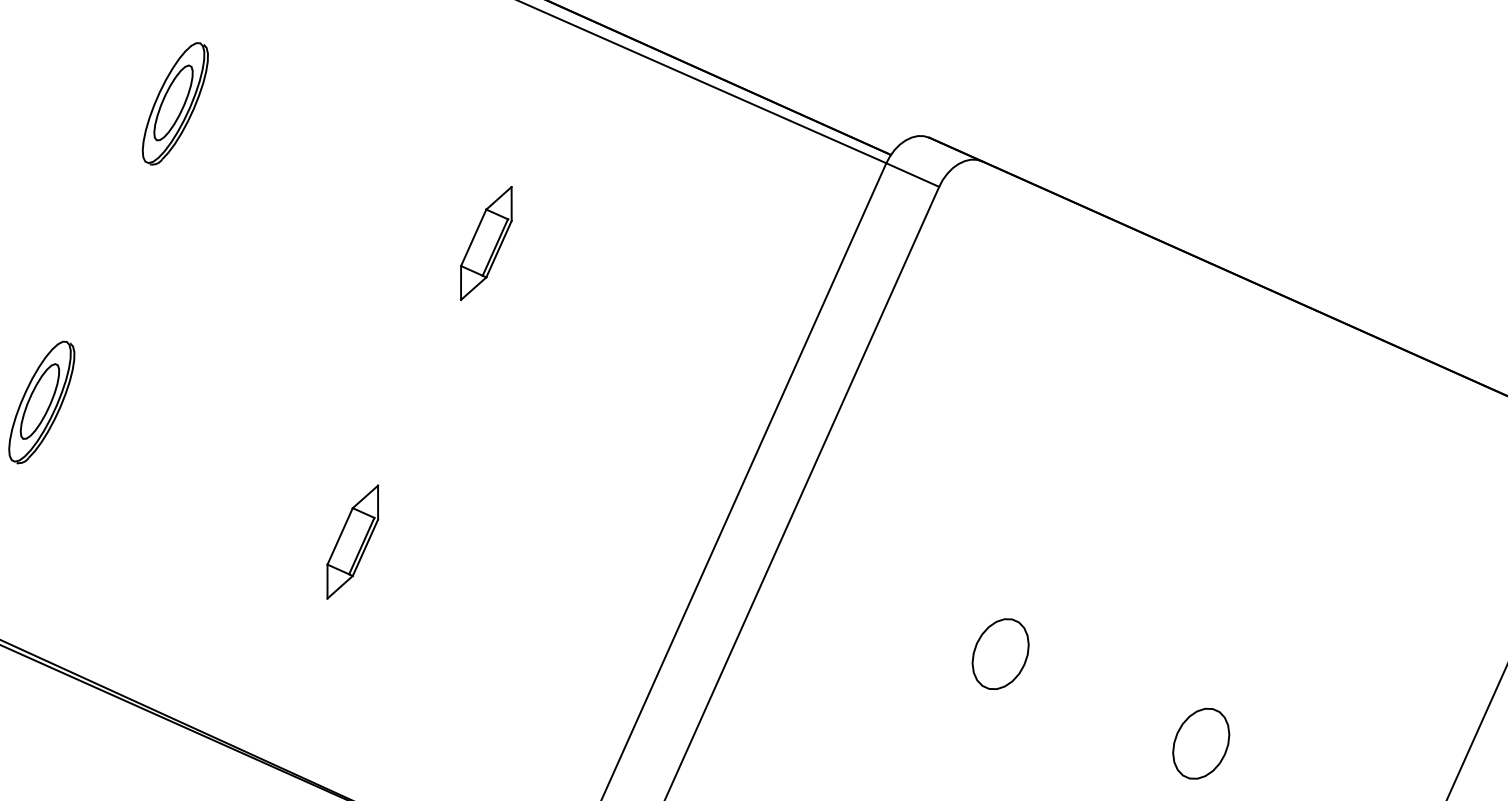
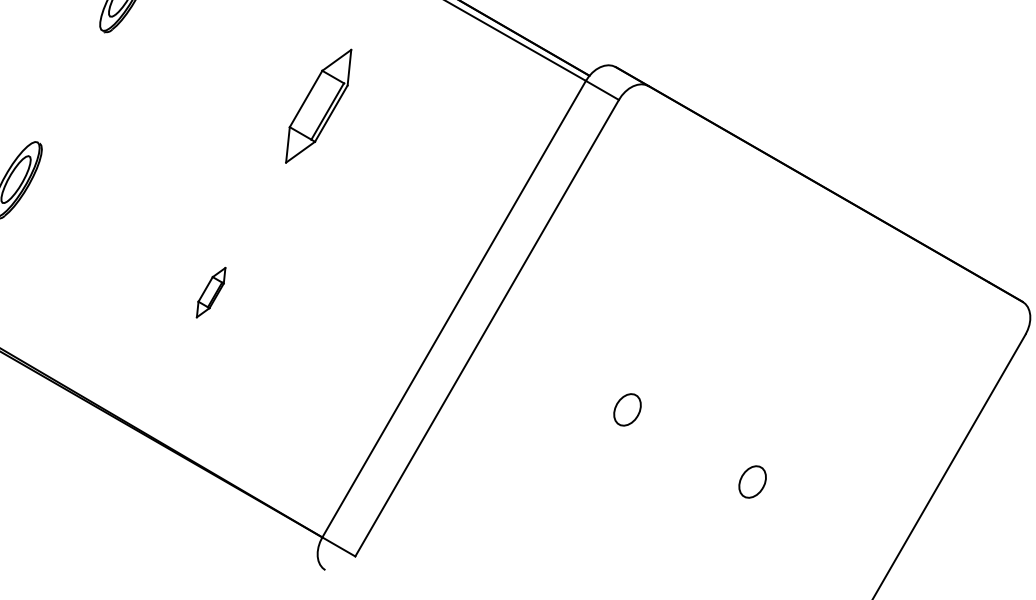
part: (485, 243) -> (318, 106), size x1.6
part: (351, 541) -> (210, 292), size x0.7
part: (1000, 653) -> (627, 409), size x0.7
part: (1200, 742) -> (752, 481), size x0.7

